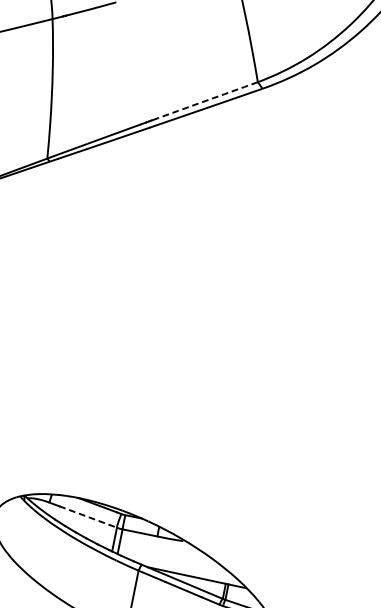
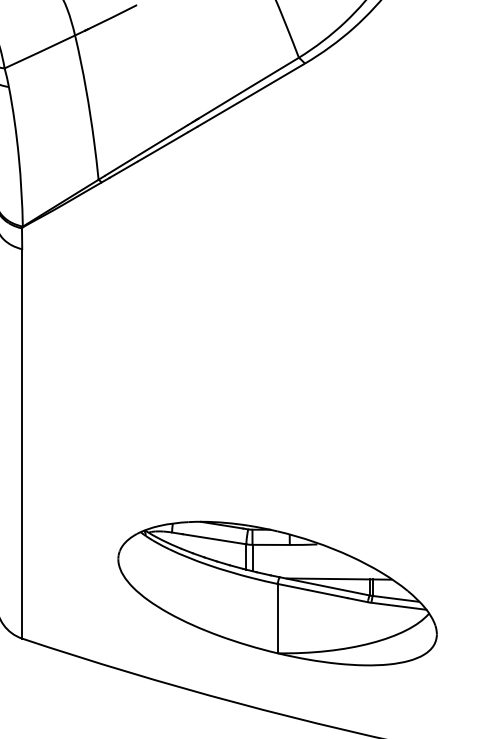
arc: (204, 101) -> (248, 88), dashed -> solid
line: (88, 517) -> (215, 539), dashed -> solid

